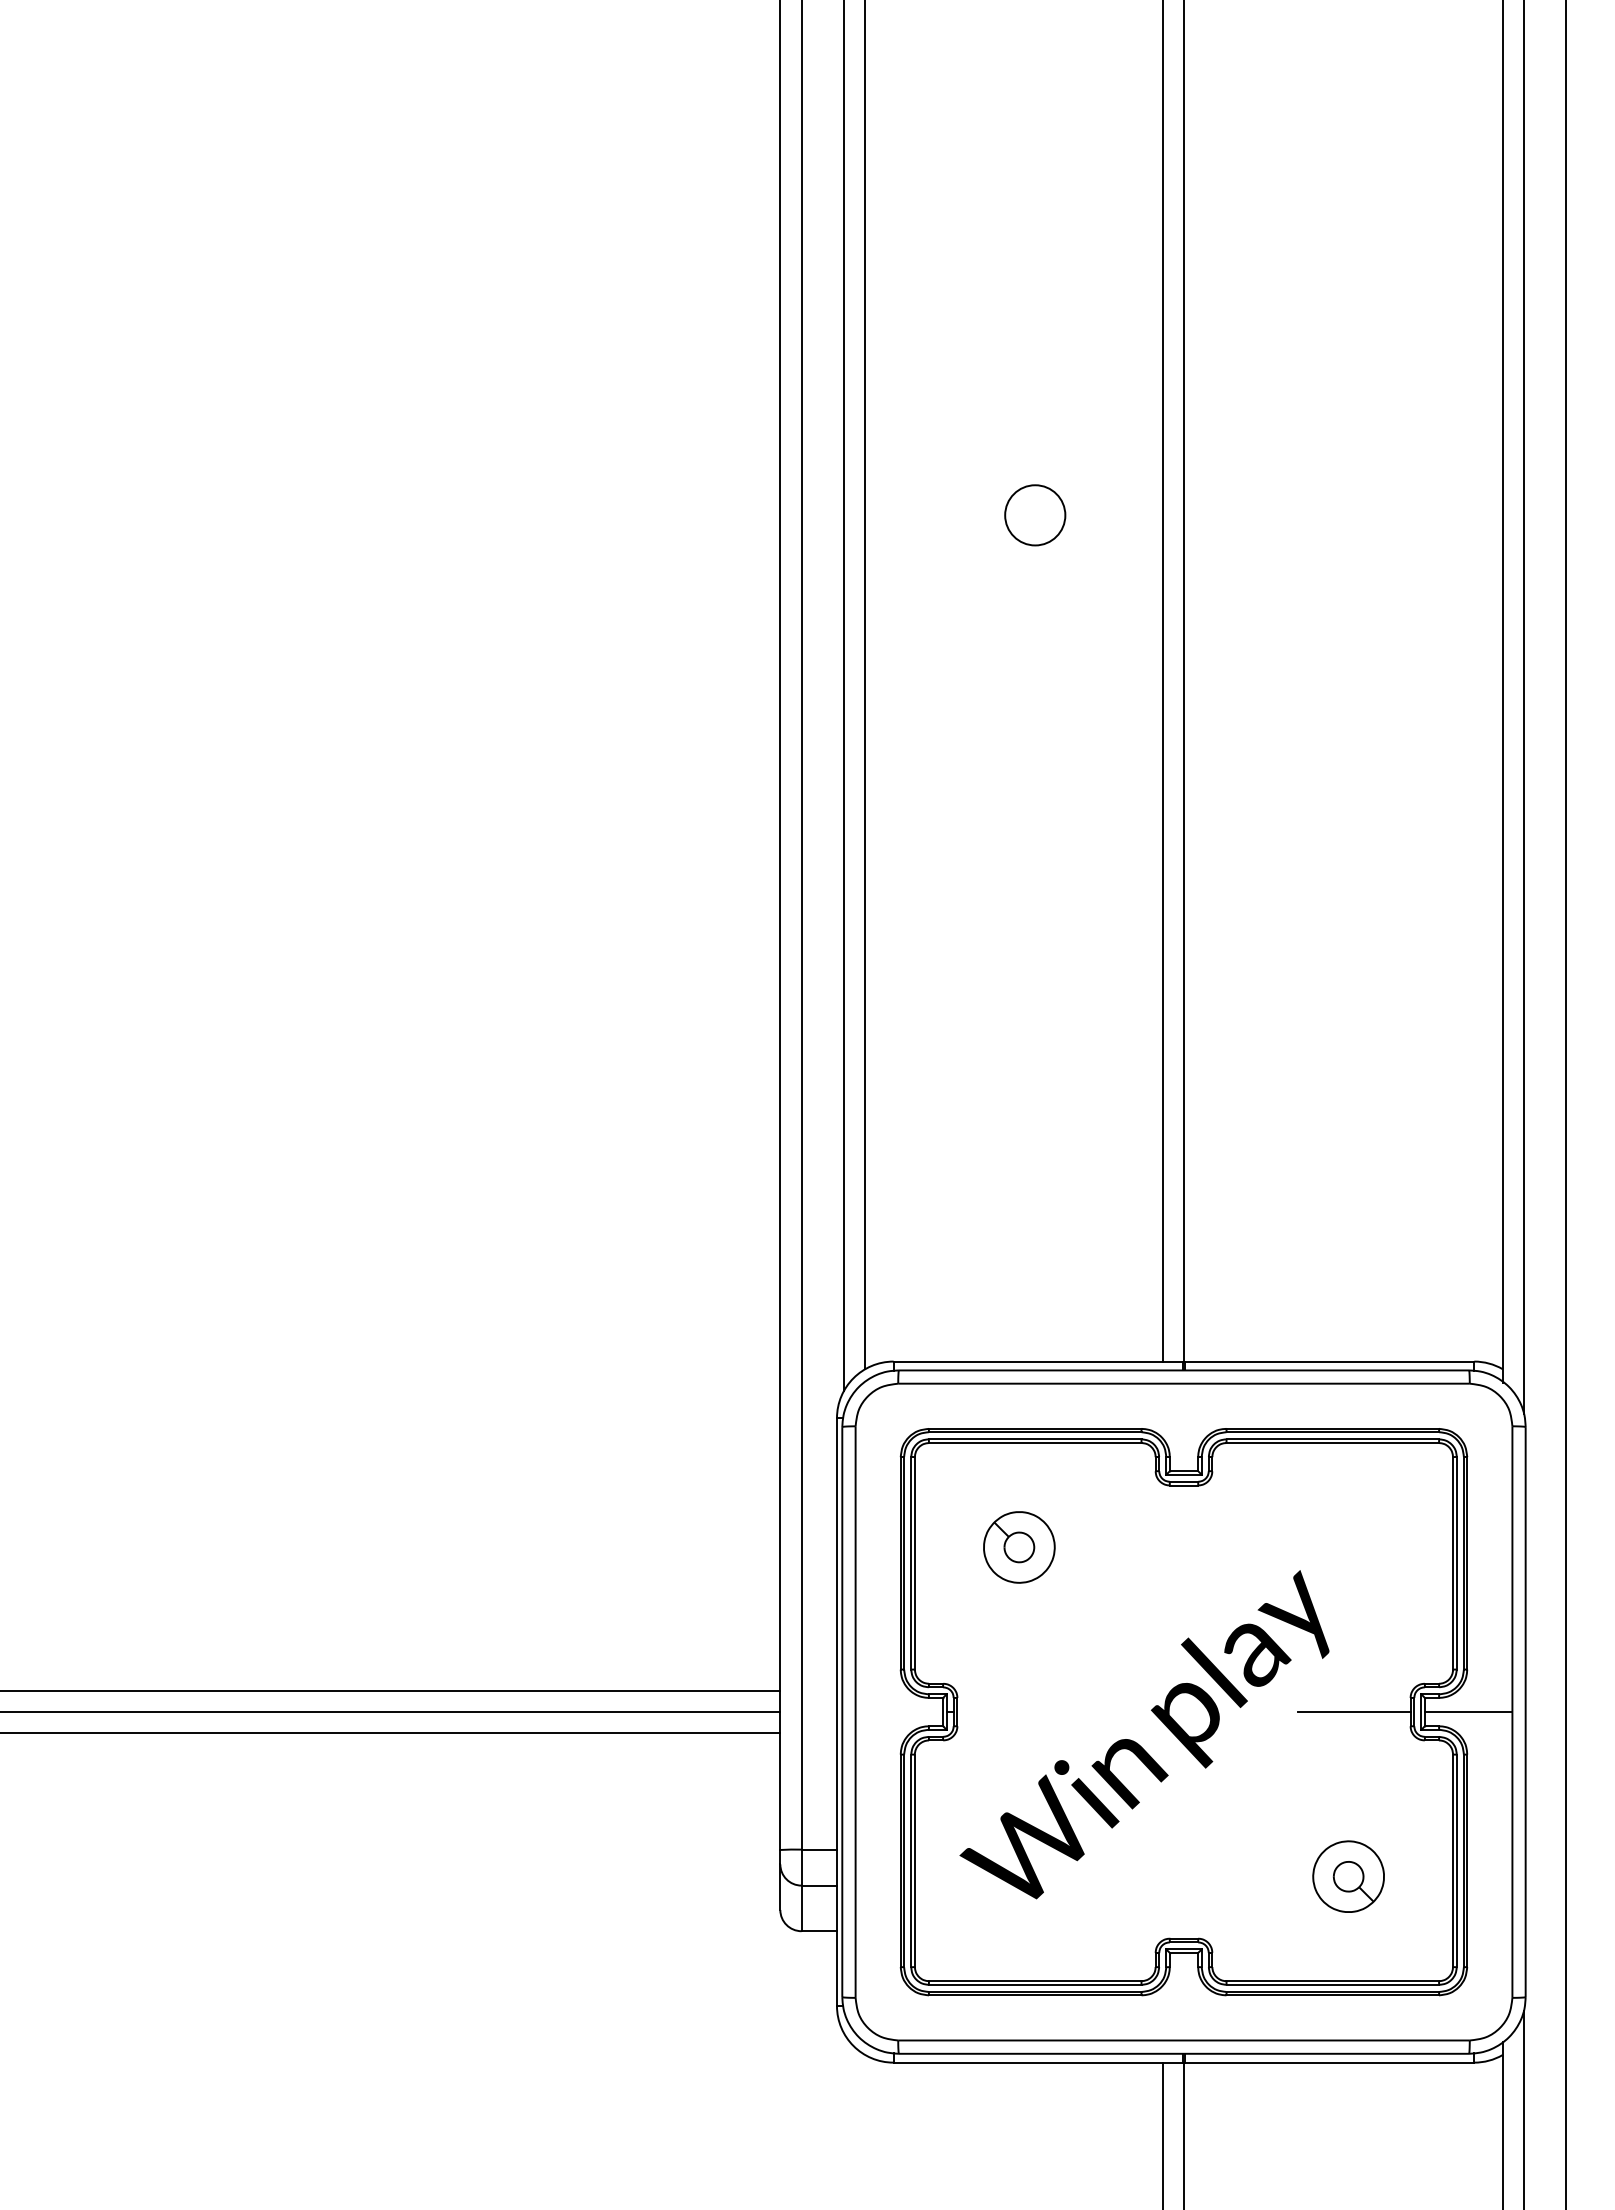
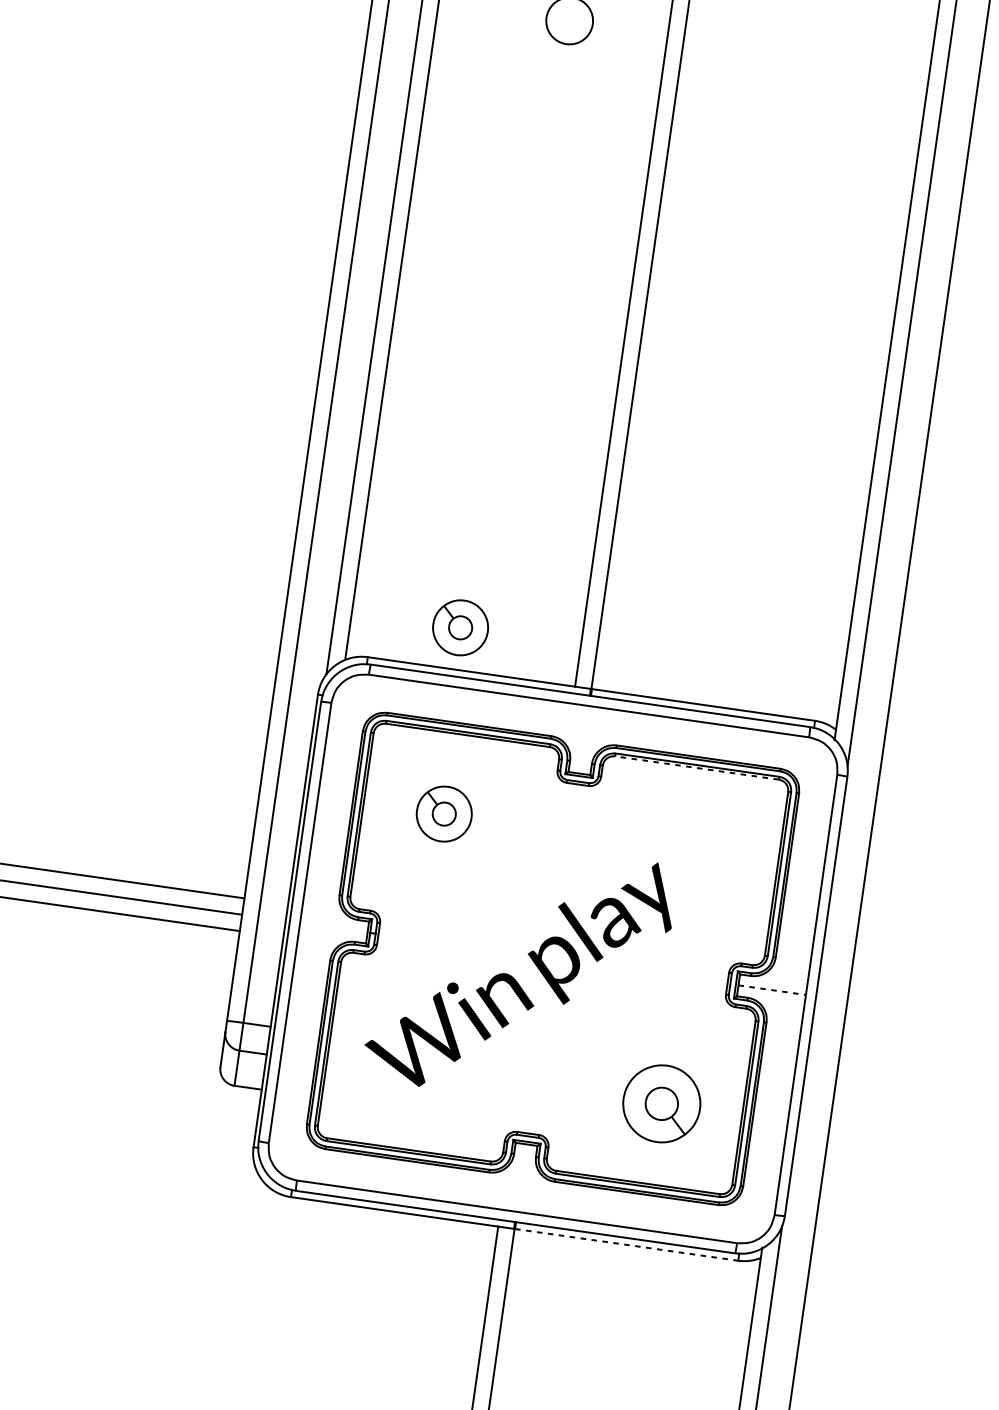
part: (1006, 1307) -> (460, 627), added
line: (1332, 1443) -> (696, 768), solid -> dashed
line: (1353, 1712) -> (683, 977), removed
line: (1468, 1712) -> (772, 990), solid -> dashed
part: (1348, 1876) -> (661, 1103), size x1.4
line: (1329, 2062) -> (626, 1244), solid -> dashed

